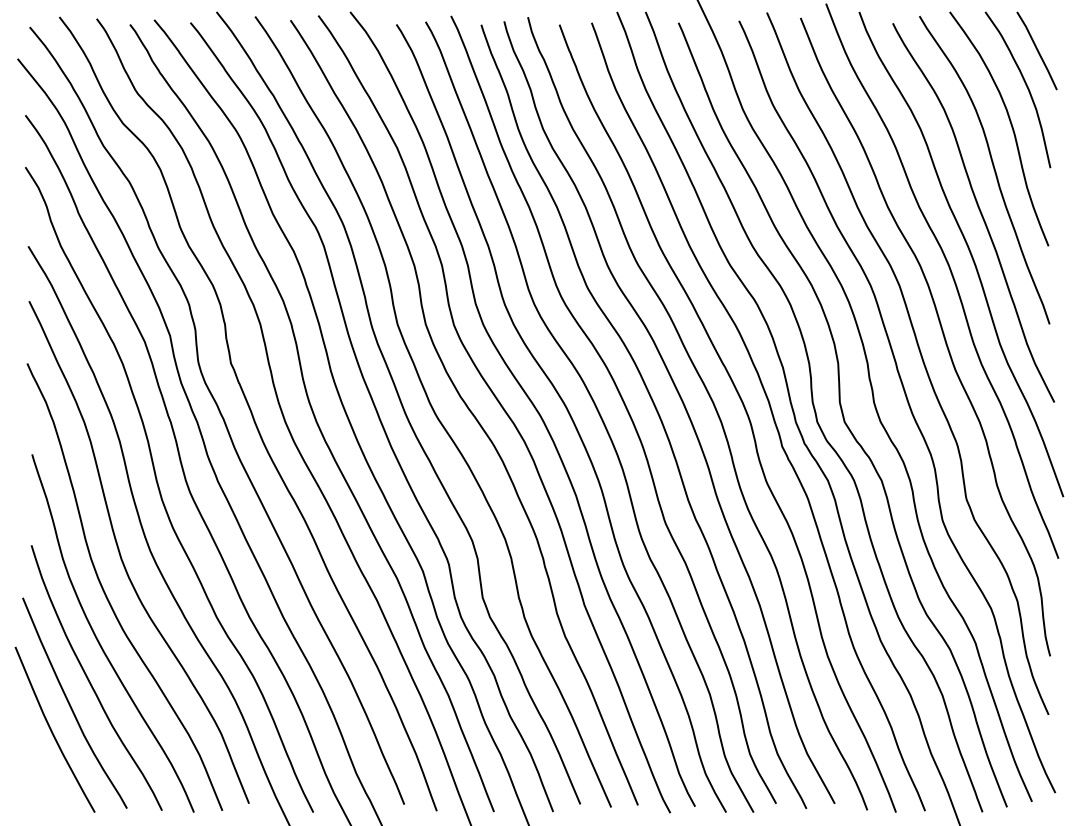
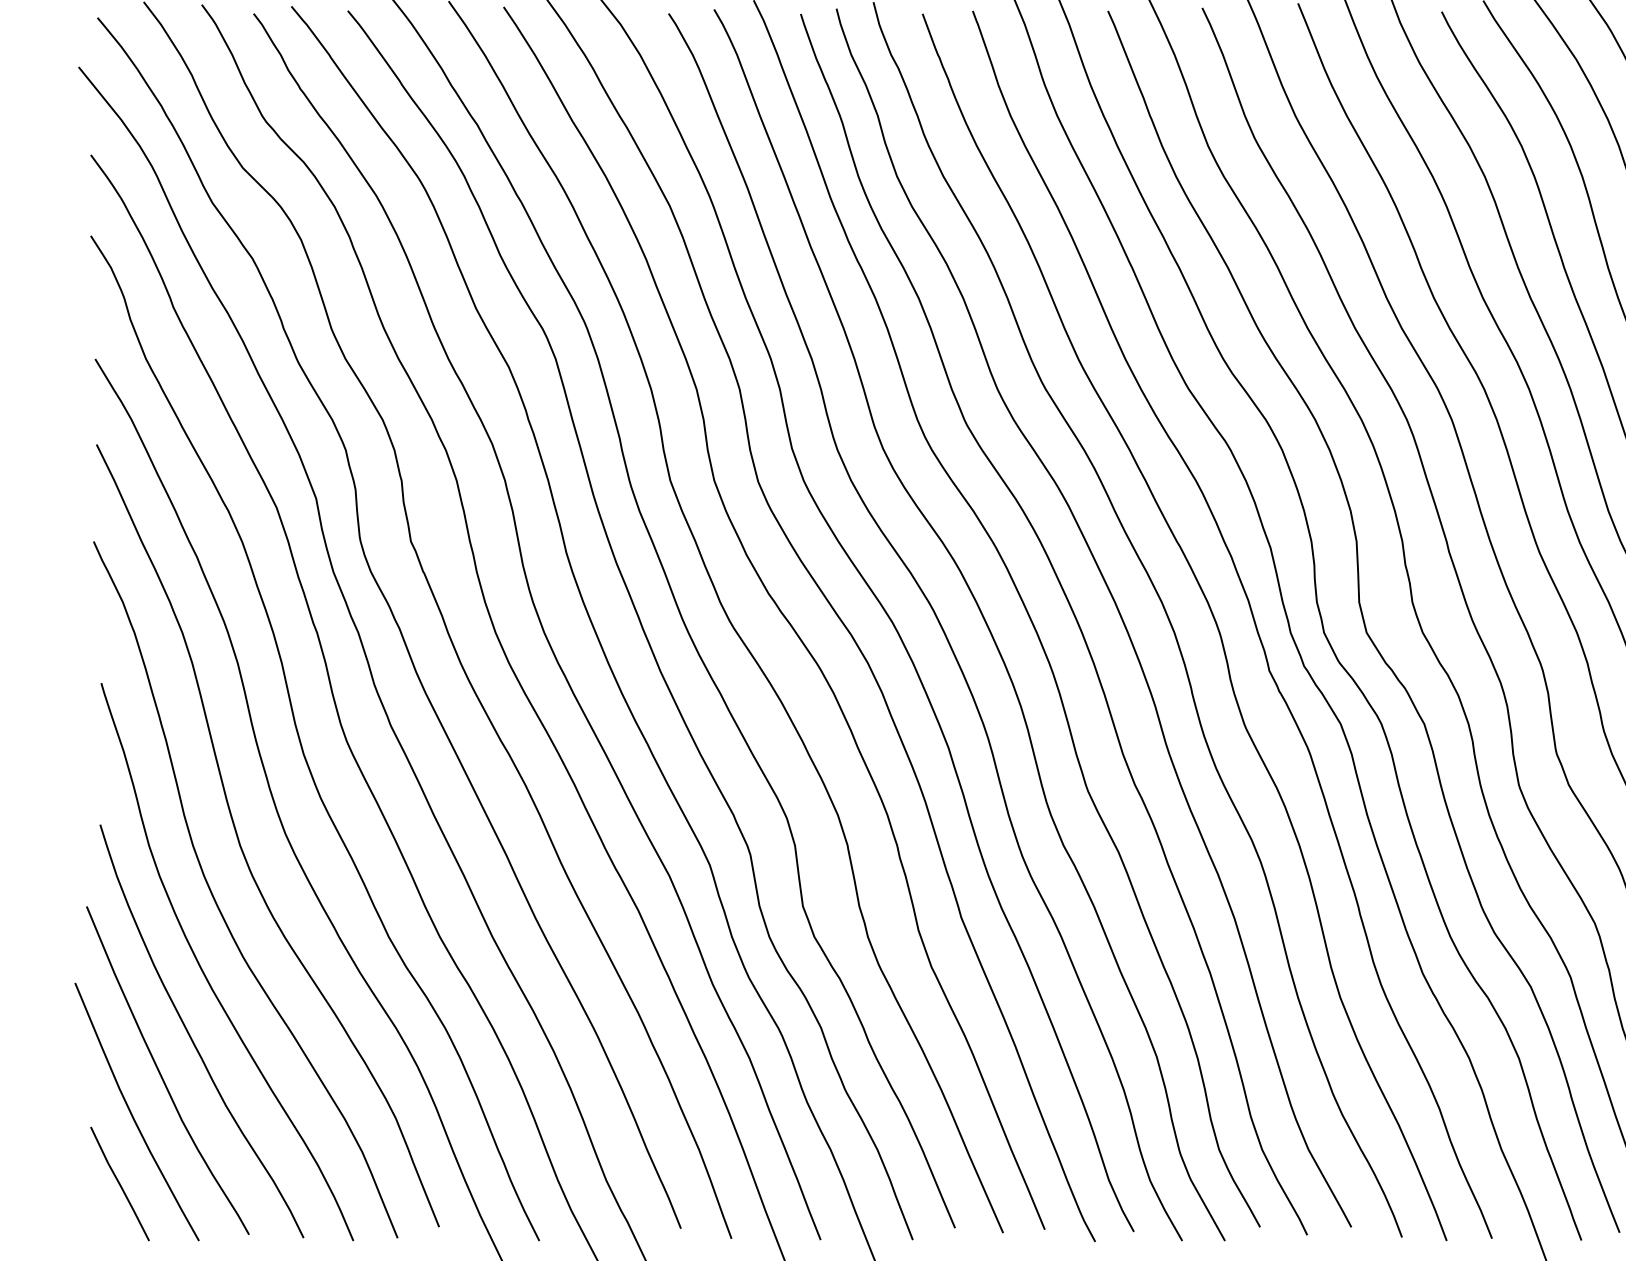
line: (44, 775) -> (120, 1183), added

